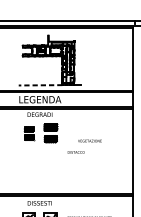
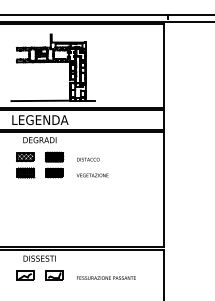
line: (40, 85) -> (40, 100), dashed -> solid
part: (29, 133) -> (25, 165), size x1.43
text: (89, 141) -> (92, 175), moved
text: (76, 152) -> (88, 159), moved

